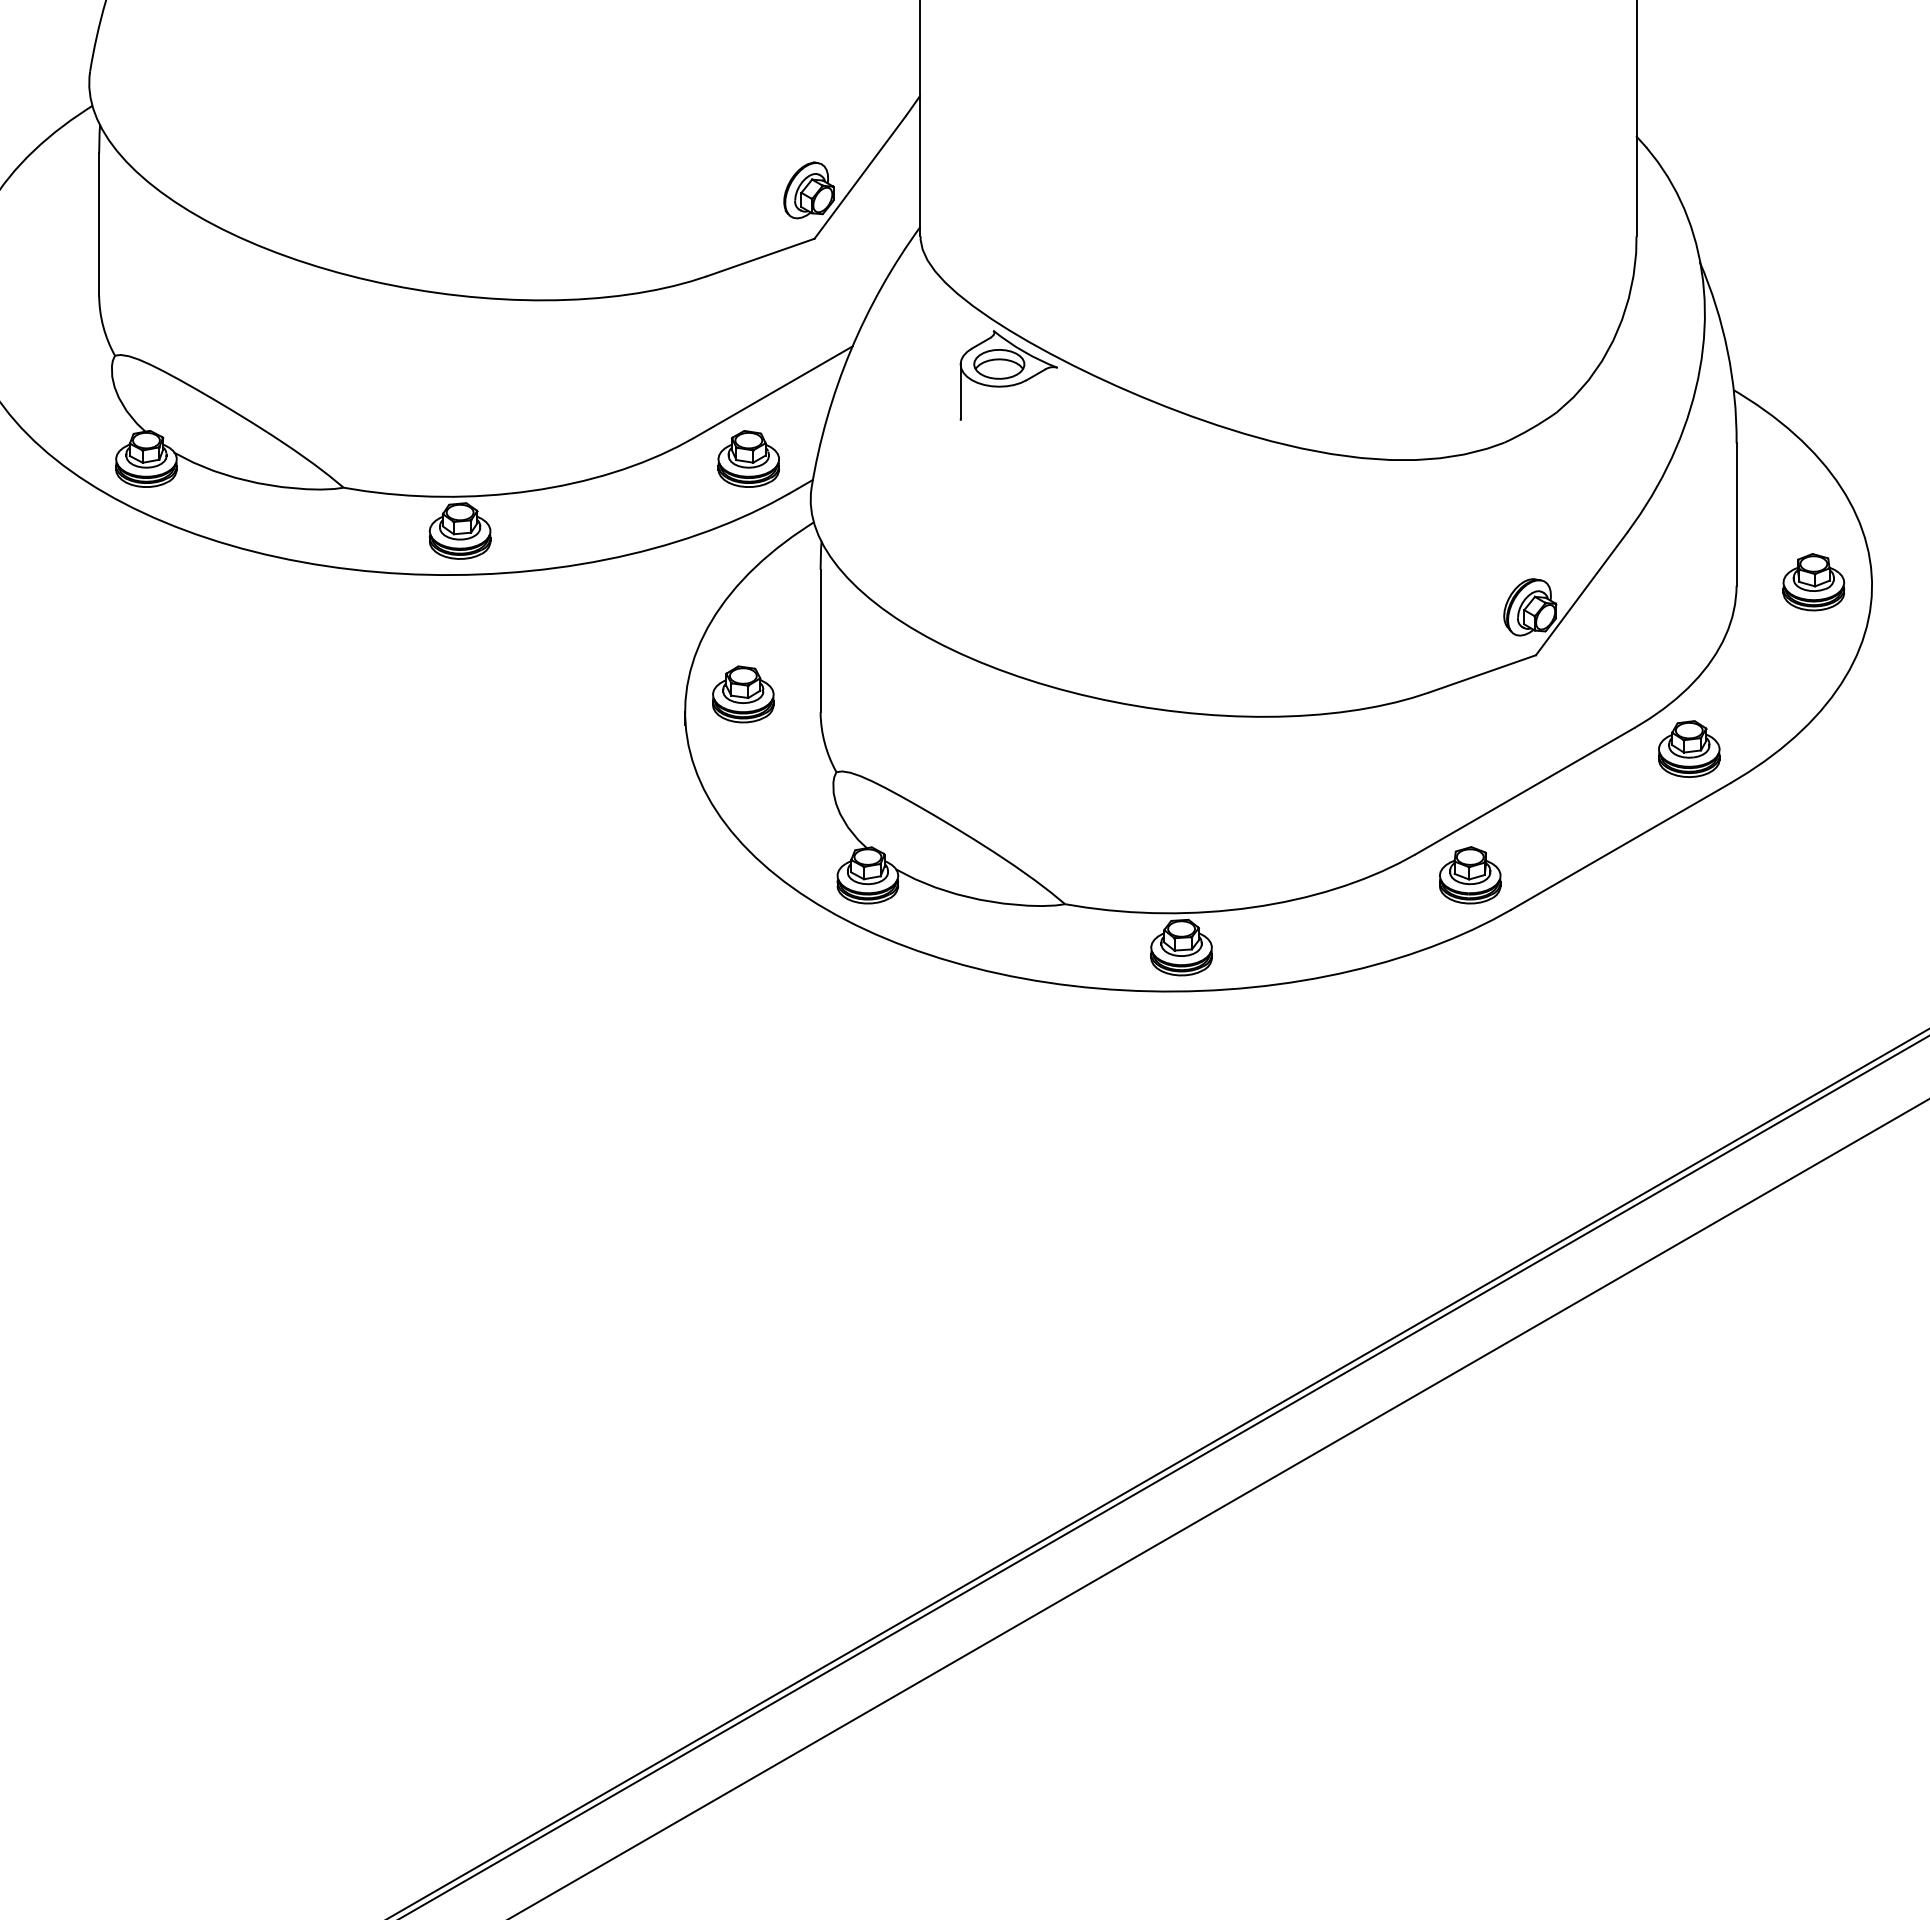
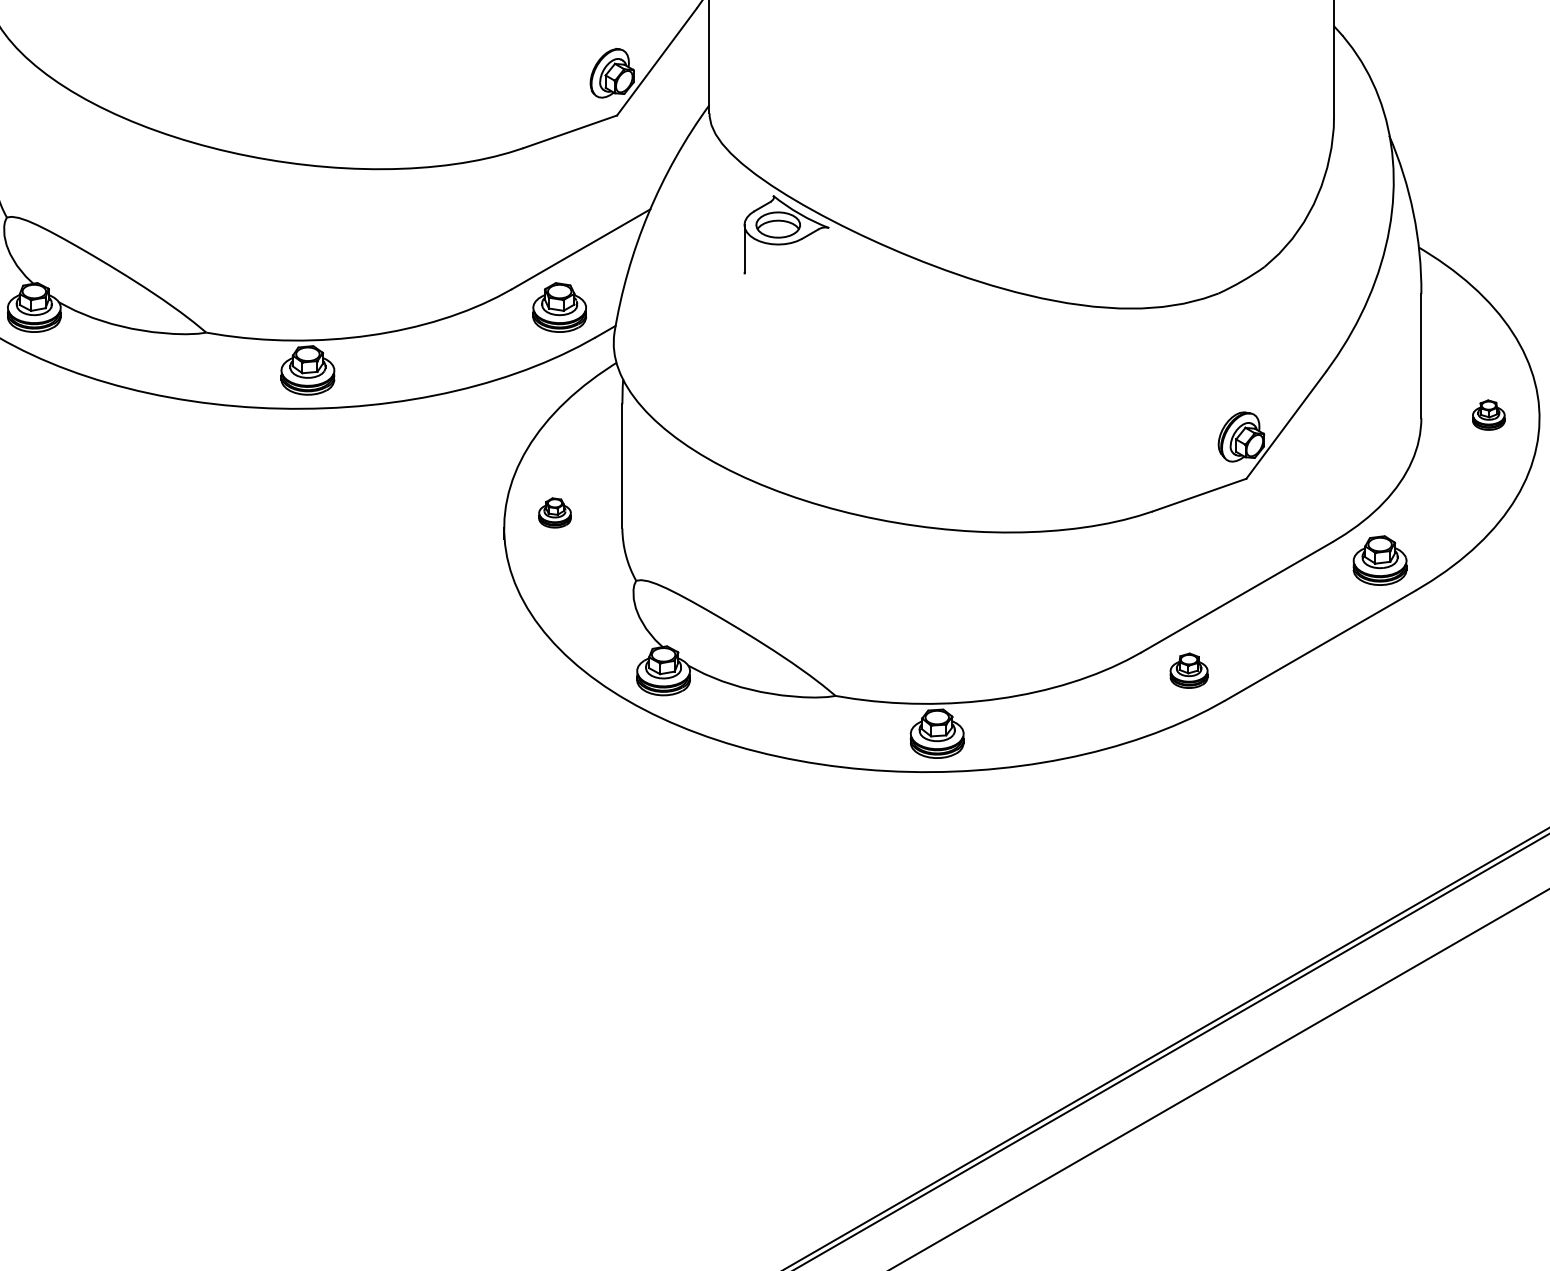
part: (1813, 582) -> (1488, 415), size x0.6
part: (743, 694) -> (555, 513), size x0.6
part: (1470, 875) -> (1189, 670), size x0.7

